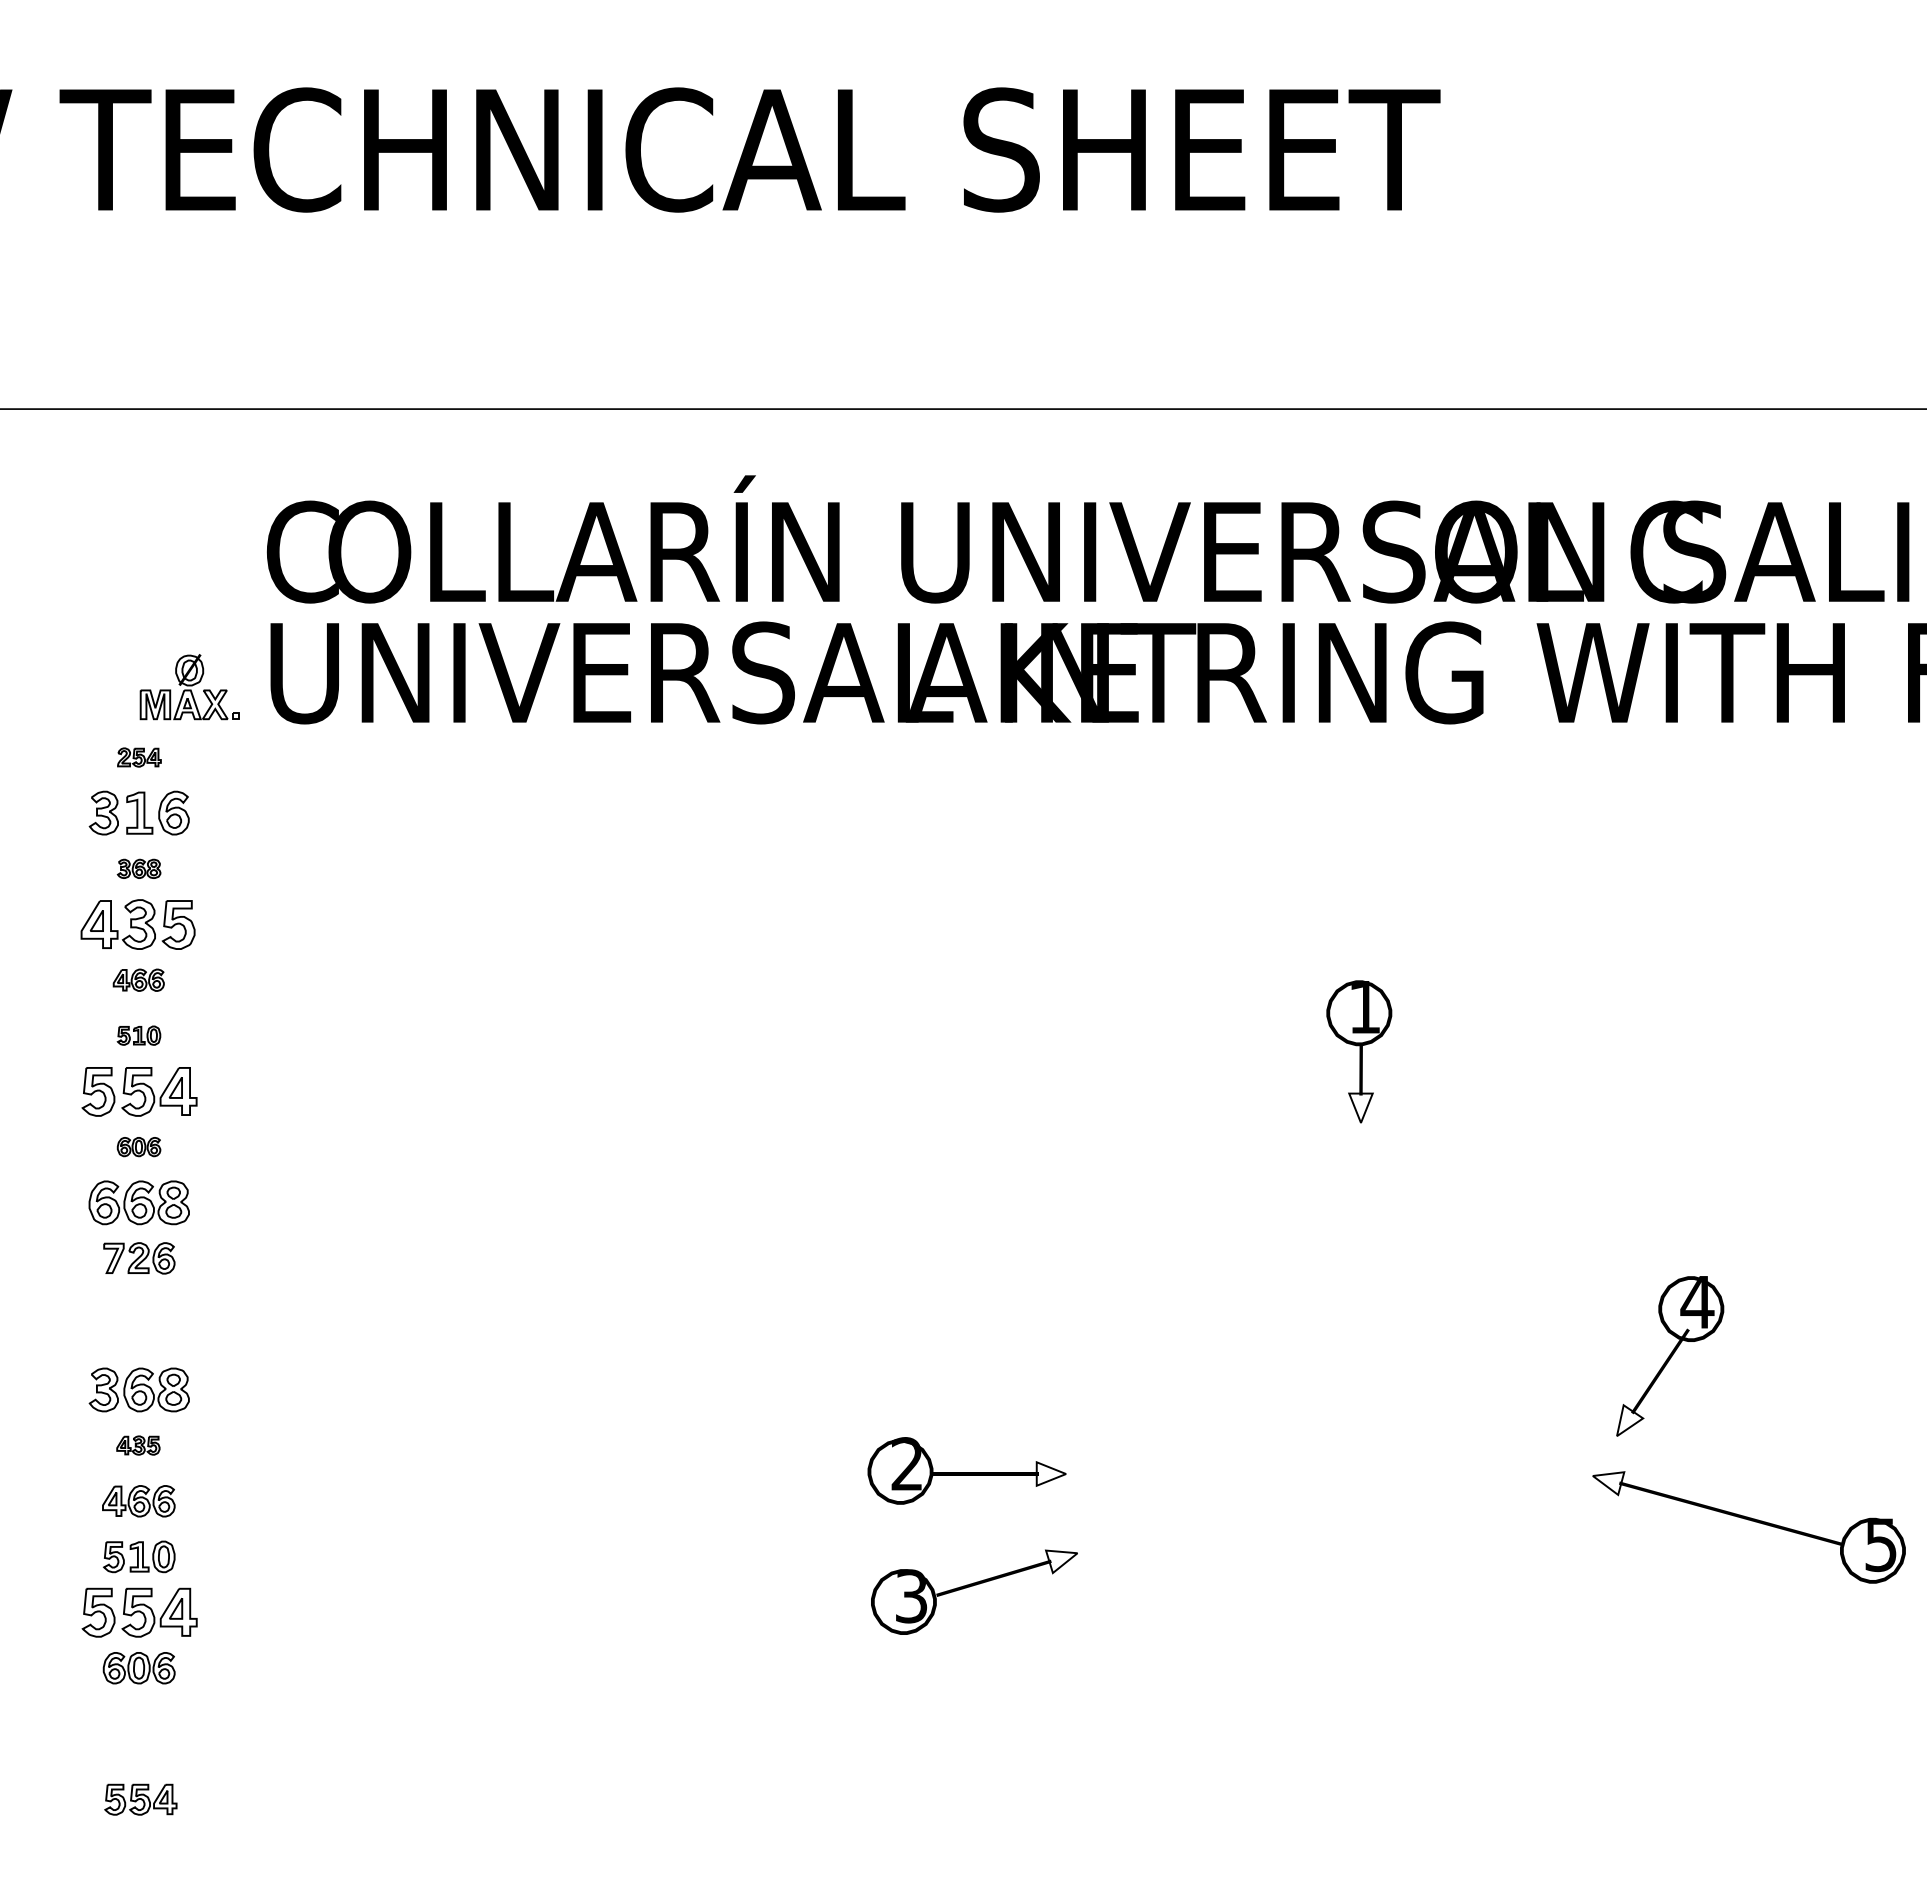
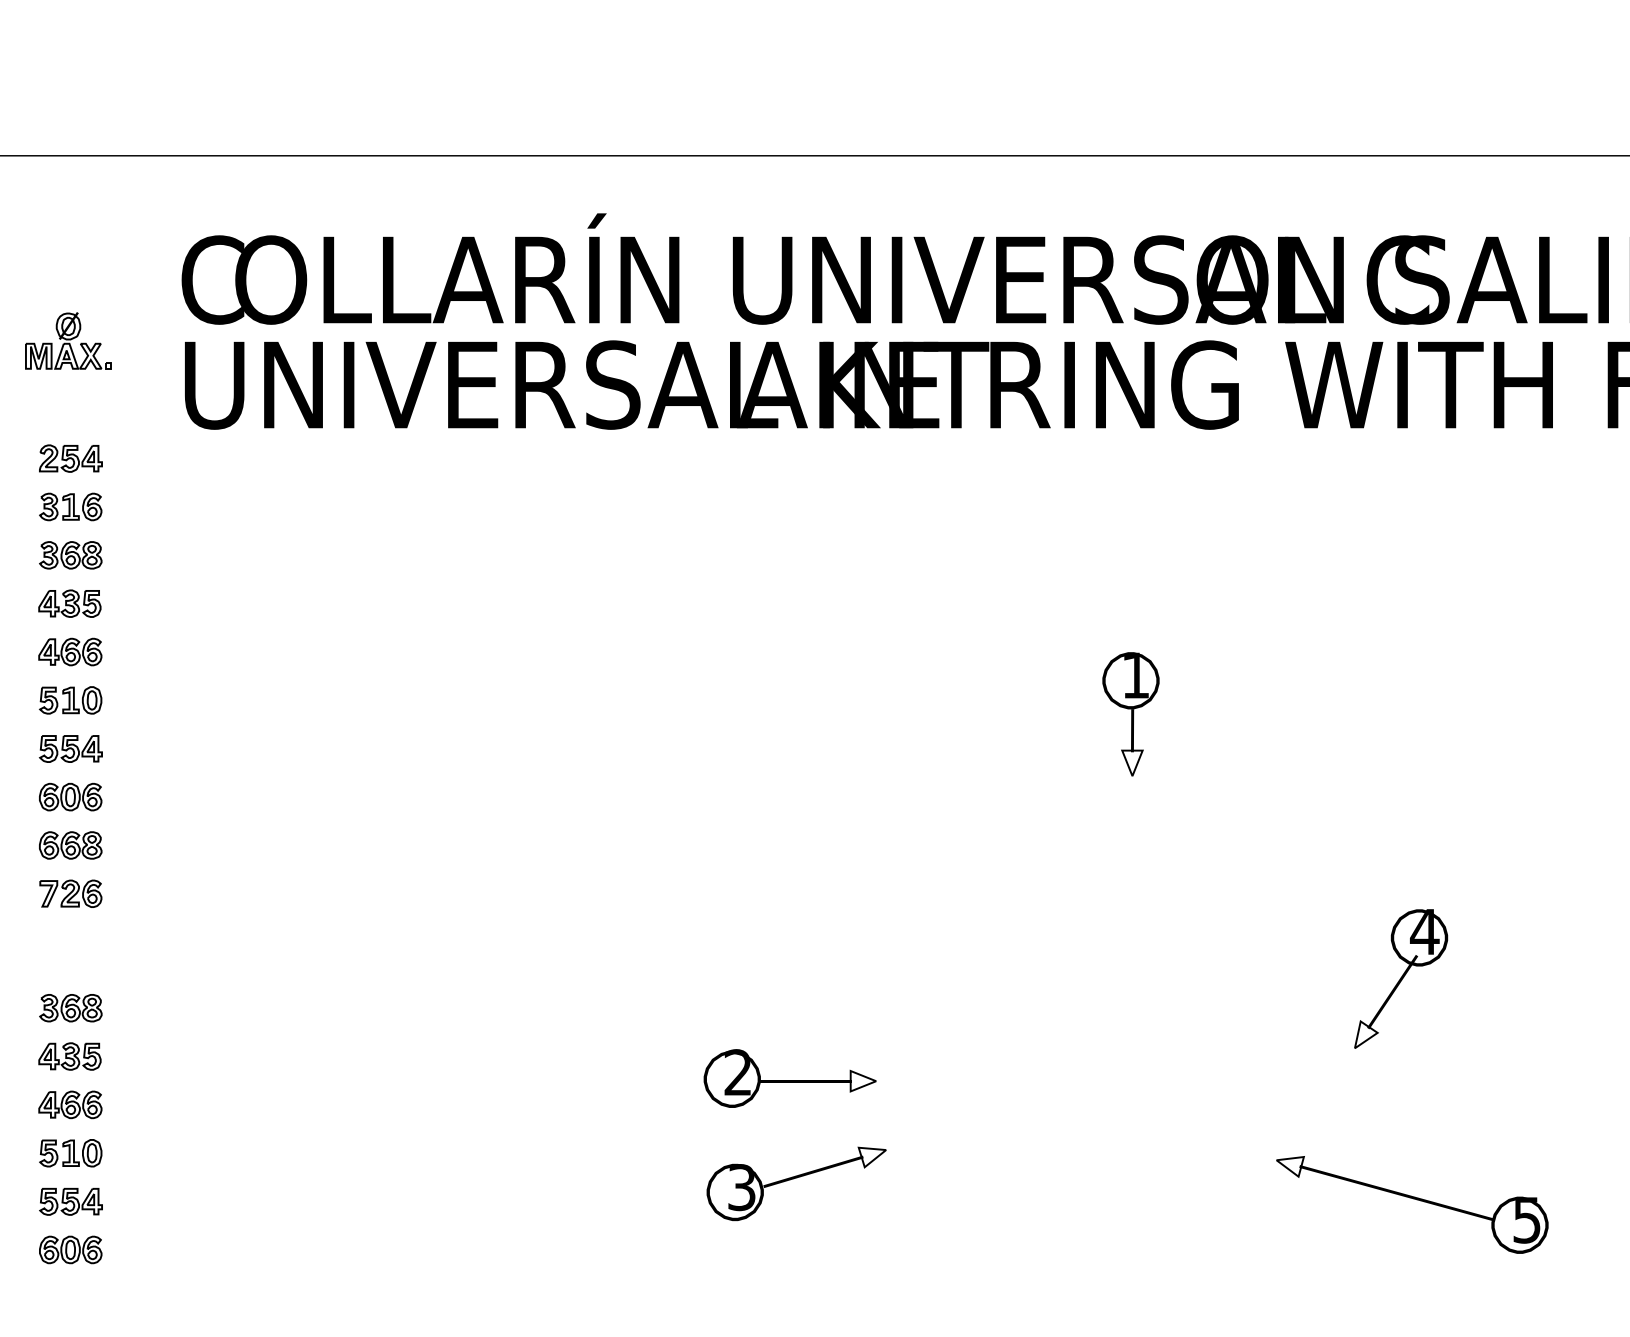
part: (189, 687) -> (68, 341), moved
part: (139, 757) -> (70, 458), size x1.67
part: (138, 813) -> (70, 507), size x0.71
part: (138, 868) -> (70, 555), size x1.67
part: (138, 924) -> (70, 603), size x0.62
part: (138, 980) -> (70, 652), size x1.43
part: (138, 1035) -> (70, 700), size x1.67
part: (139, 1091) -> (70, 748), size x0.62
part: (138, 1146) -> (70, 796), size x1.67
part: (138, 1202) -> (70, 845), size x0.71
part: (139, 1389) -> (70, 1007), size x0.71
part: (138, 1445) -> (70, 1056), size x1.67
part: (1751, 1521) -> (1414, 1199), moved
part: (139, 1612) -> (70, 1201), size x0.62

